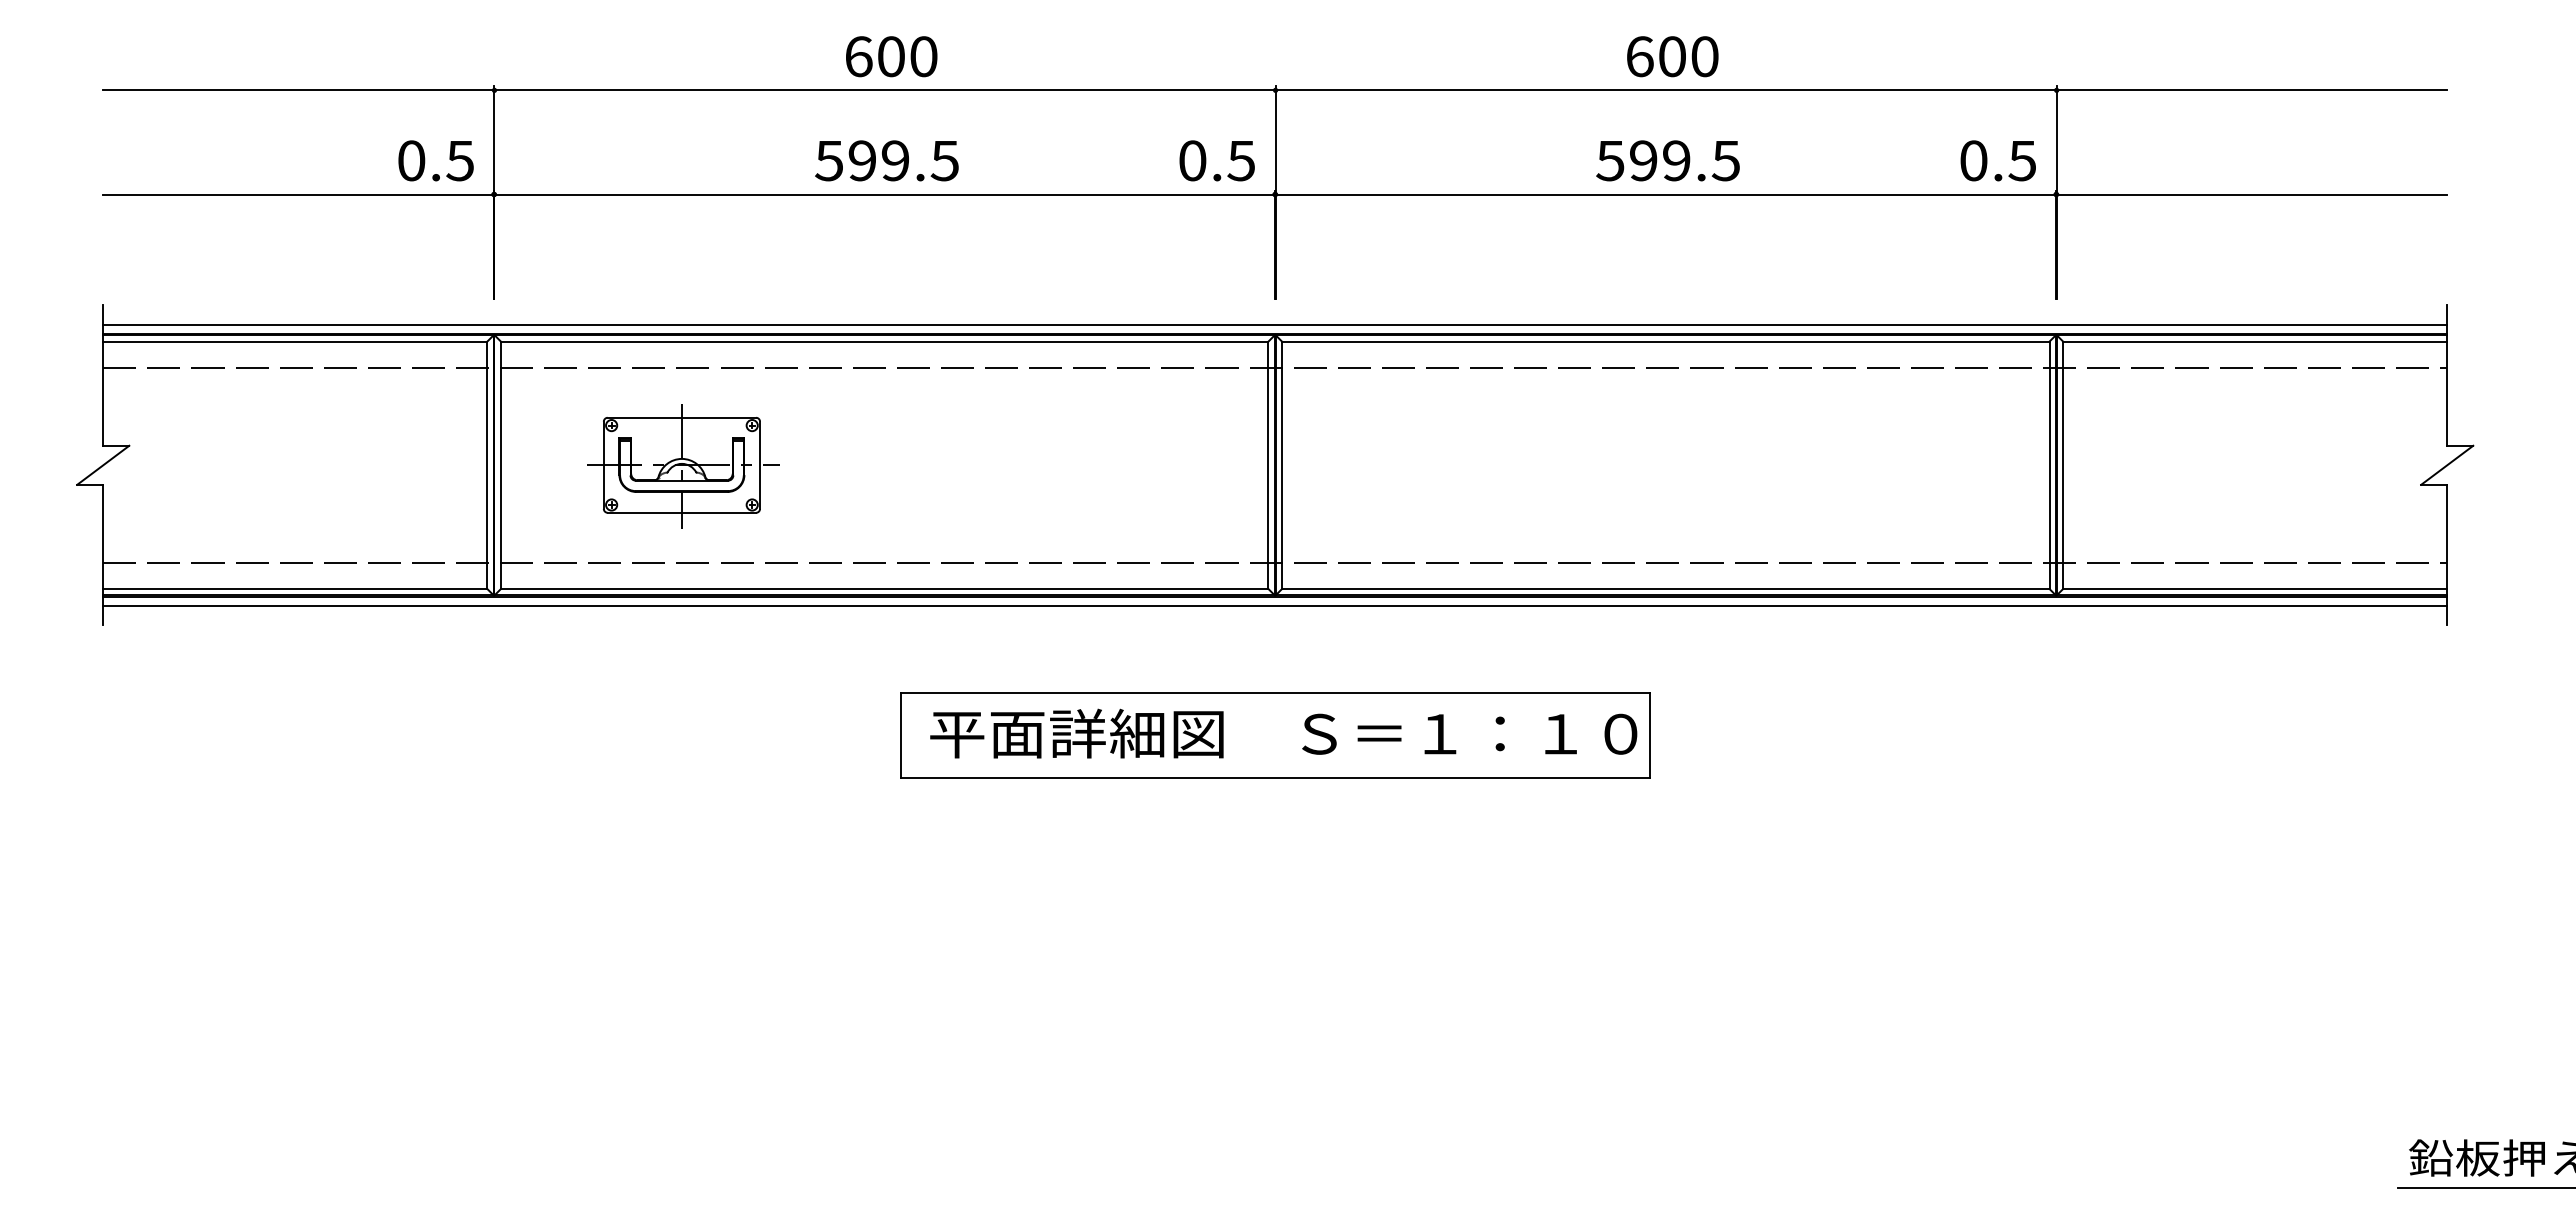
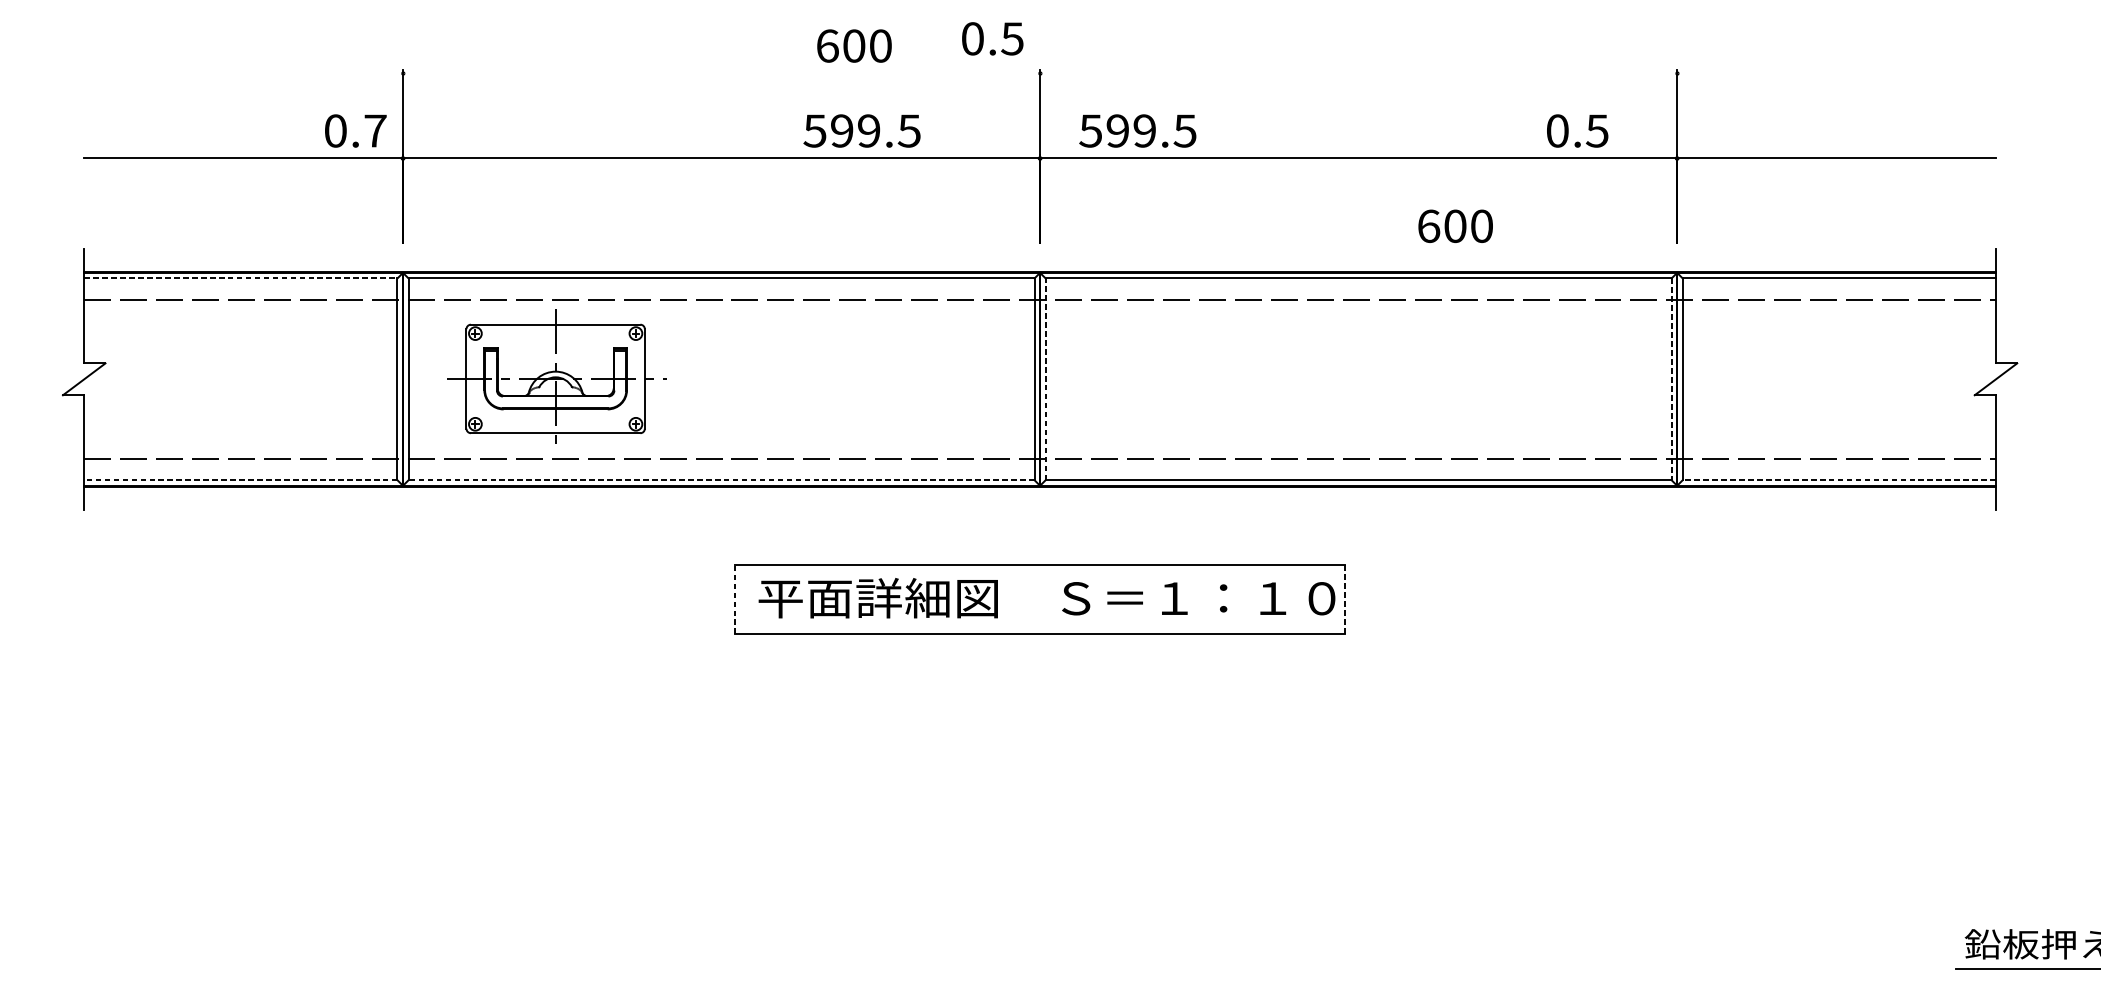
text: (891, 56) -> (854, 45), moved
text: (1672, 56) -> (1455, 226), moved
line: (1275, 90) -> (1040, 73), removed
text: (886, 160) -> (861, 130), moved
text: (1216, 160) -> (992, 38), moved
text: (1667, 160) -> (1137, 130), moved
text: (1997, 160) -> (1576, 130), moved
text: (460, 161) -> (375, 131), 0.5 -> 0.7
line: (1275, 324) -> (1040, 264), removed
line: (295, 341) -> (241, 278), solid -> dashed
line: (1282, 465) -> (1046, 379), solid -> dashed
line: (2049, 465) -> (1671, 379), solid -> dashed
part: (683, 466) -> (557, 380), size x1.4
line: (294, 588) -> (240, 479), solid -> dashed
line: (884, 588) -> (721, 479), solid -> dashed
line: (2254, 588) -> (1838, 479), solid -> dashed
line: (1275, 605) -> (1040, 493), removed
line: (901, 734) -> (735, 598), solid -> dashed
line: (1649, 735) -> (1345, 599), solid -> dashed

